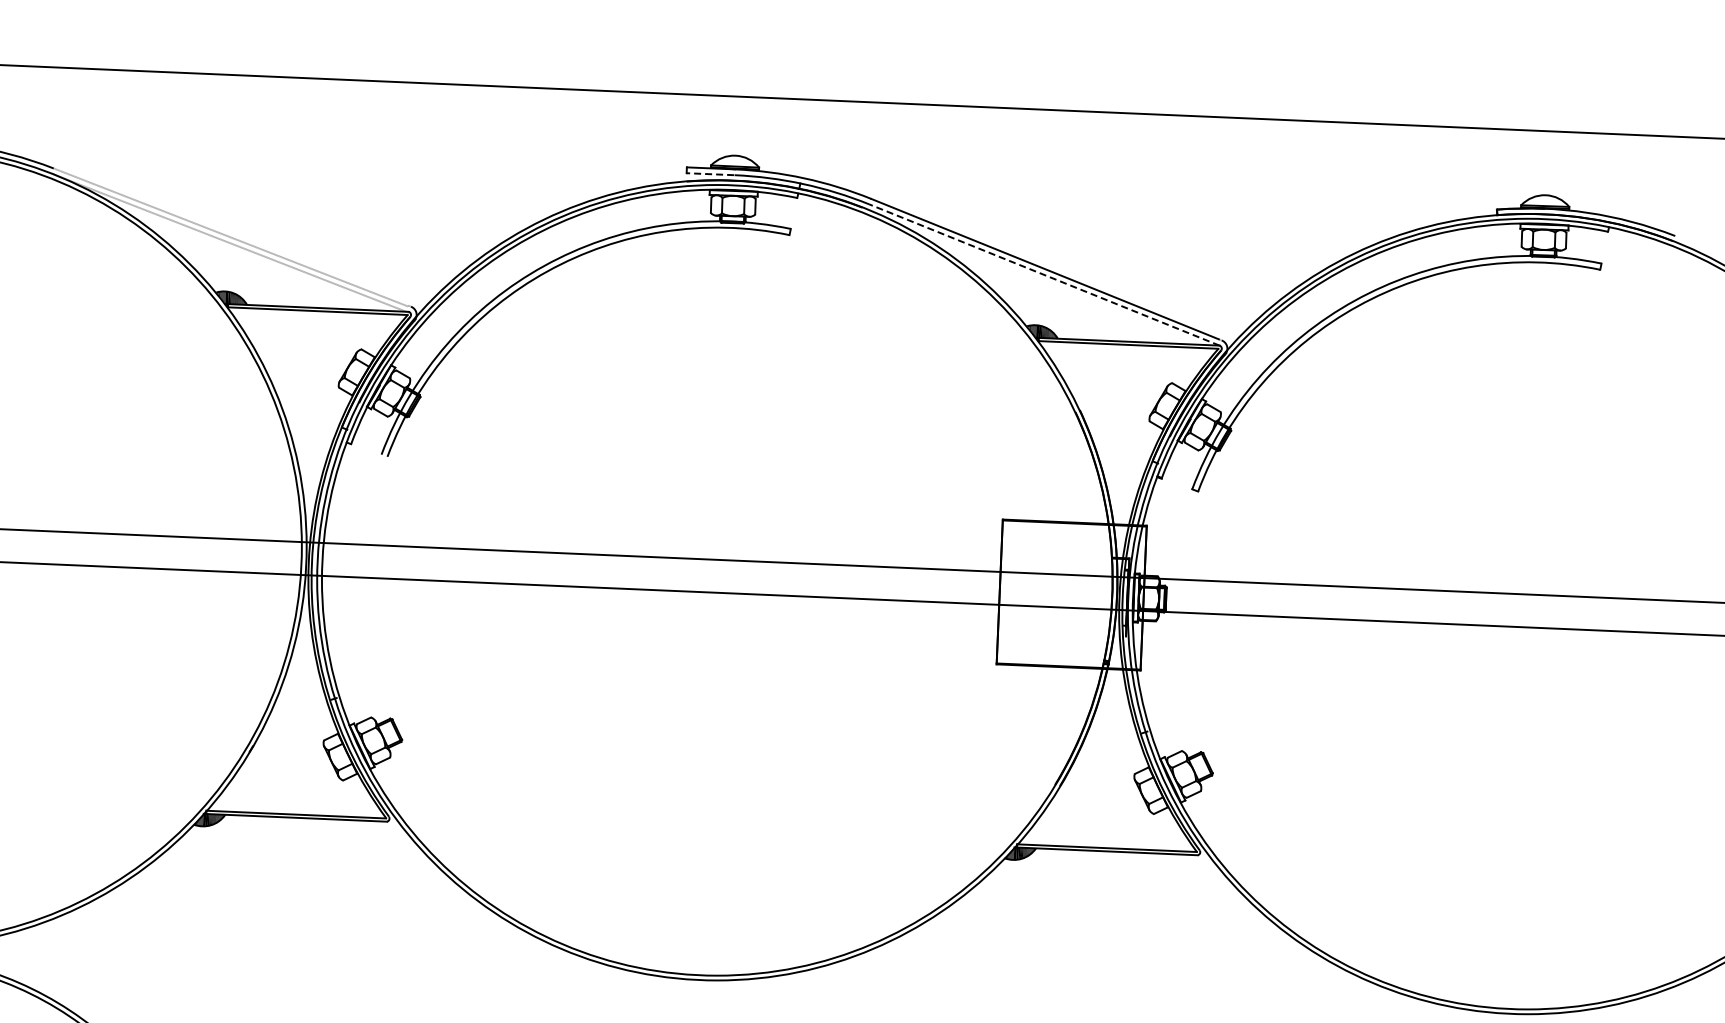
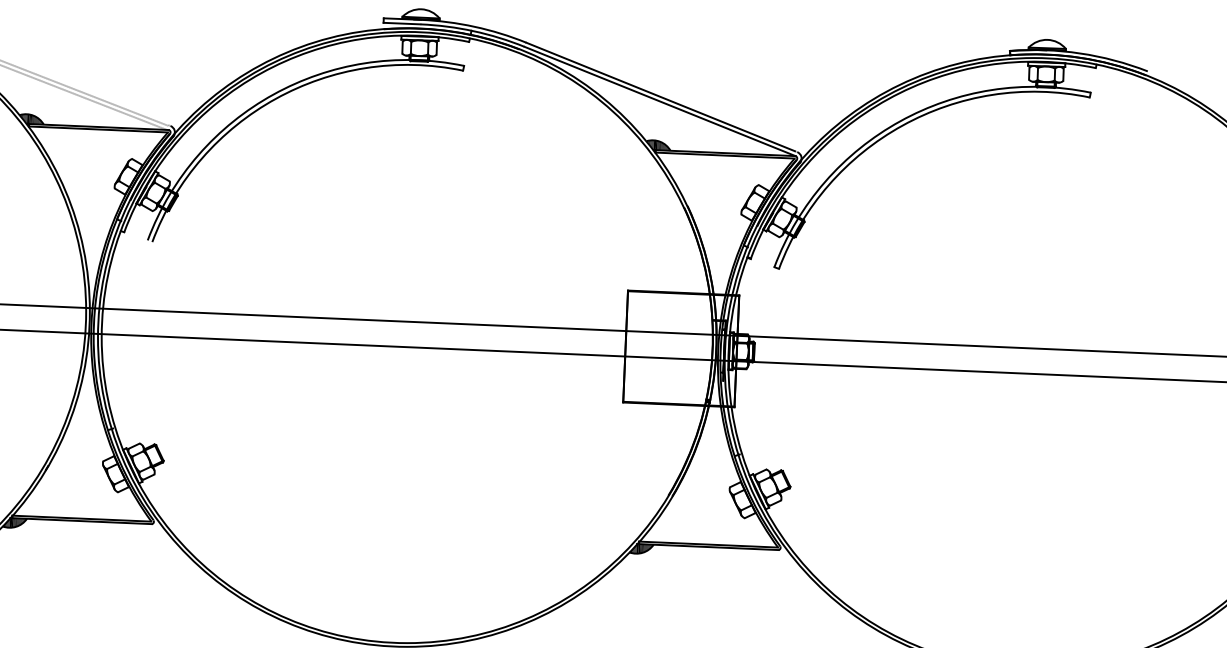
line: (710, 174) -> (402, 23), dashed -> solid
line: (1044, 274) -> (660, 101), dashed -> solid

